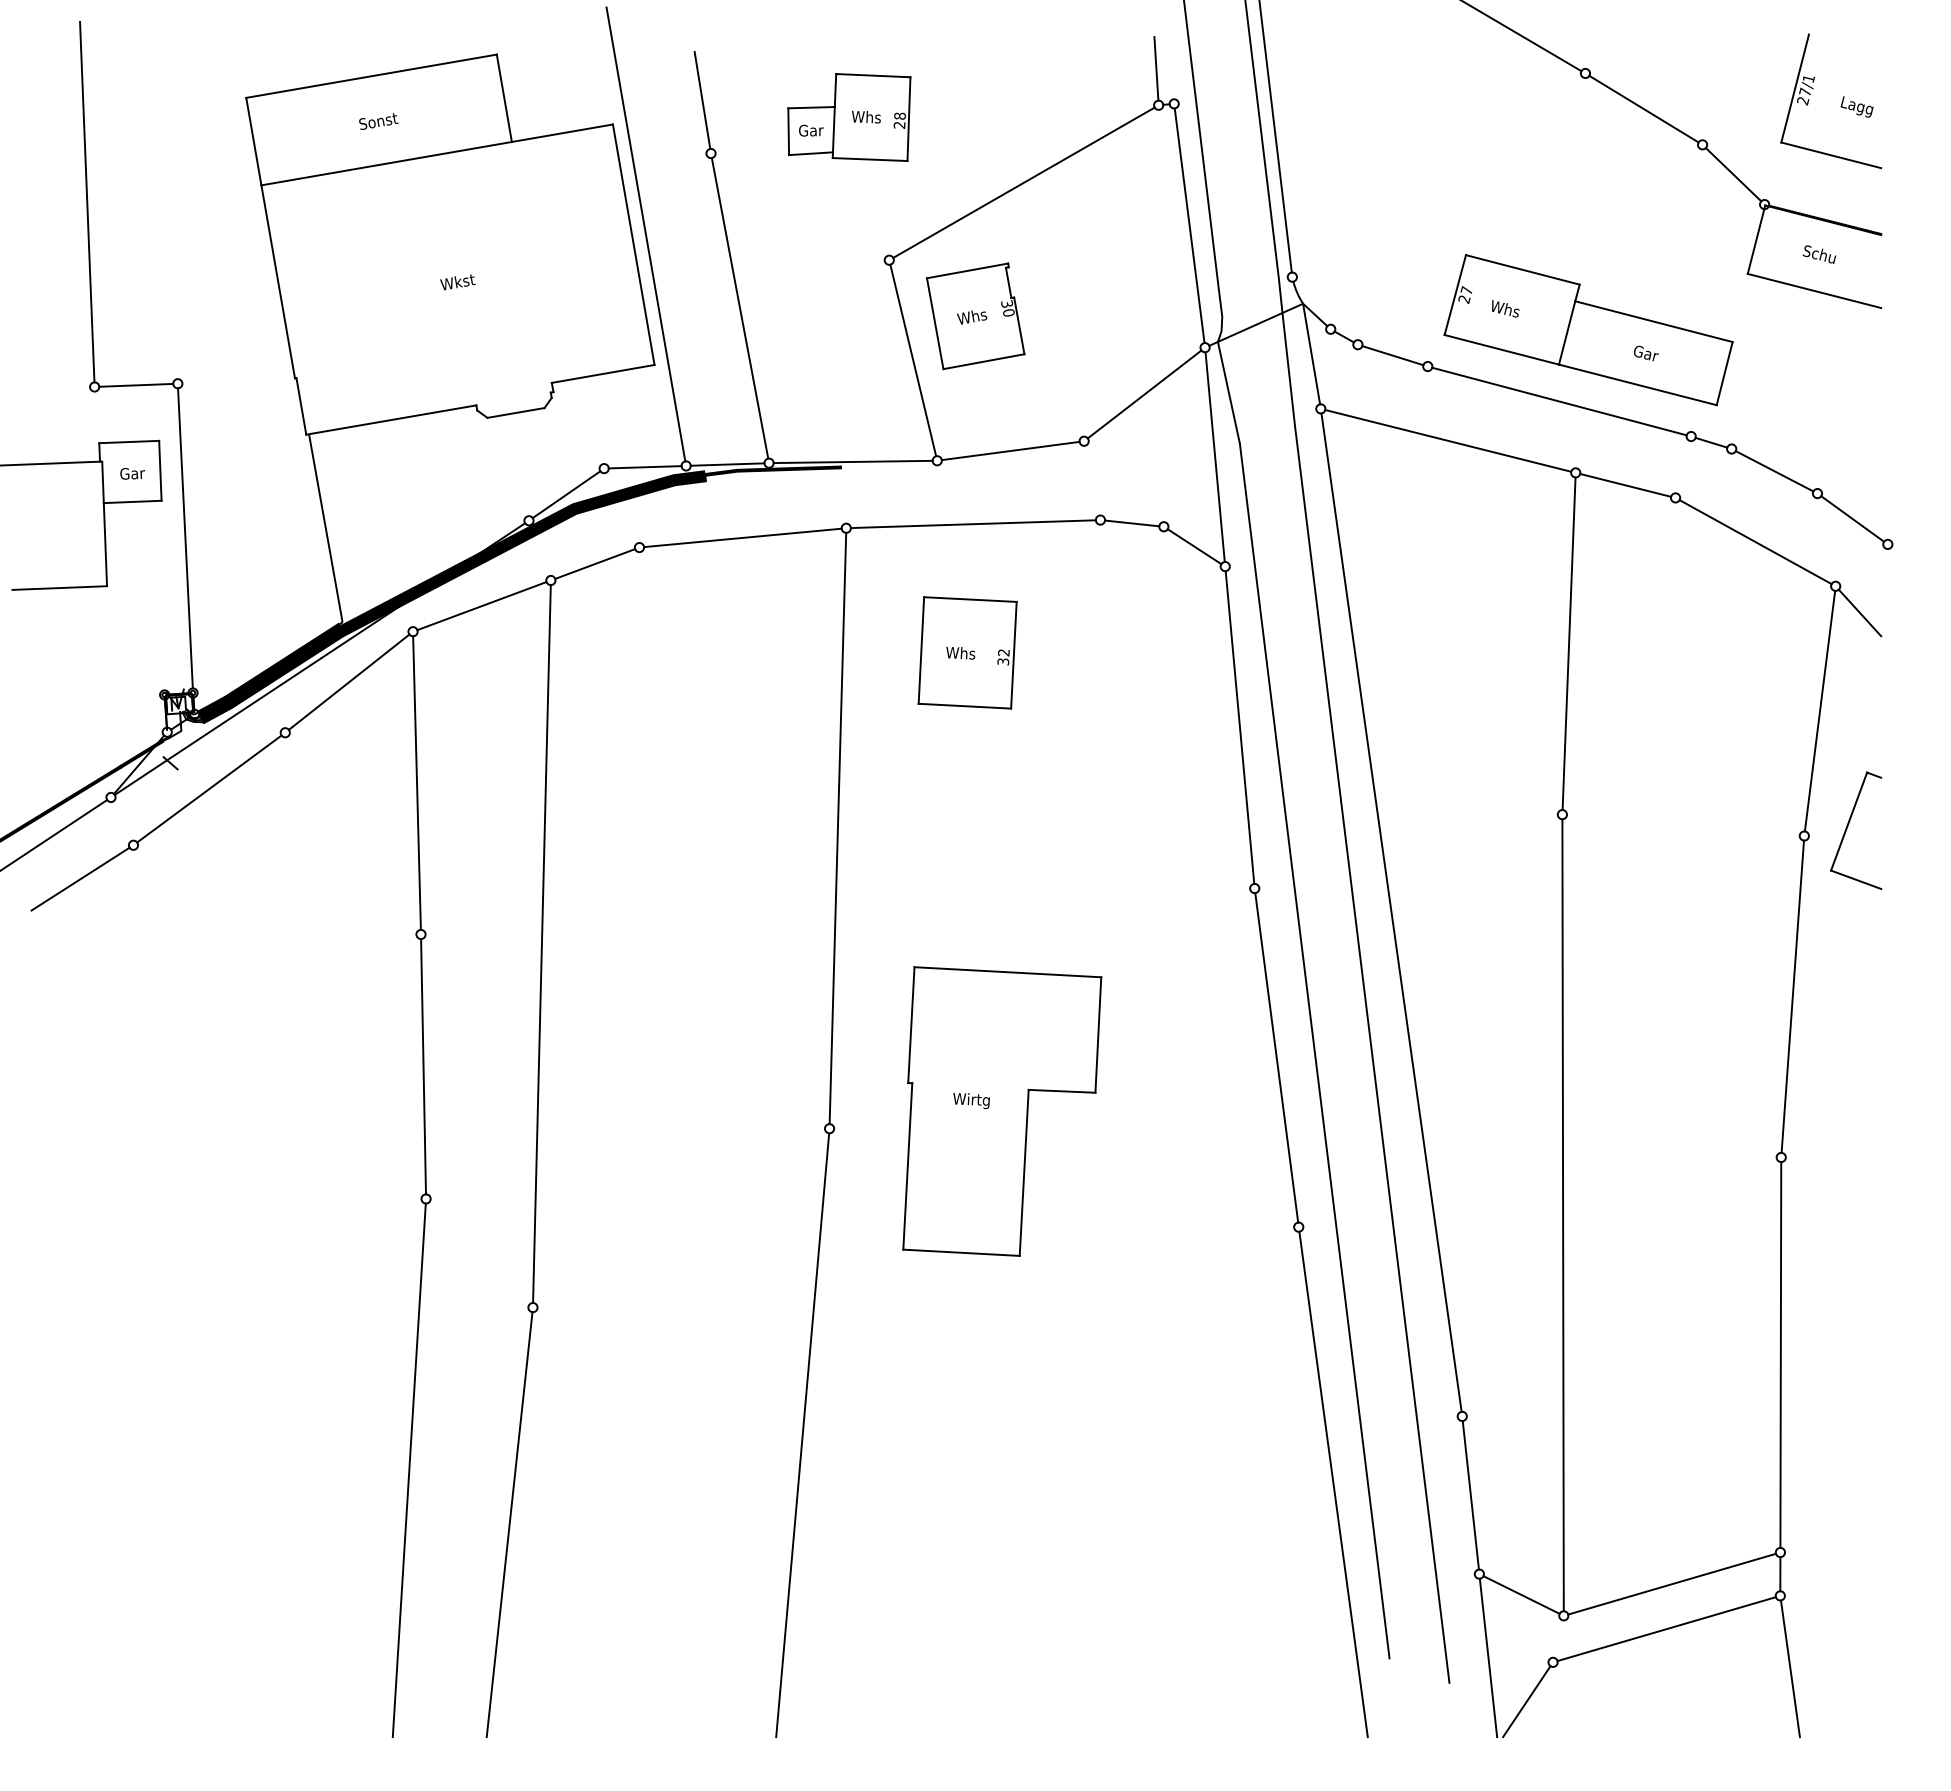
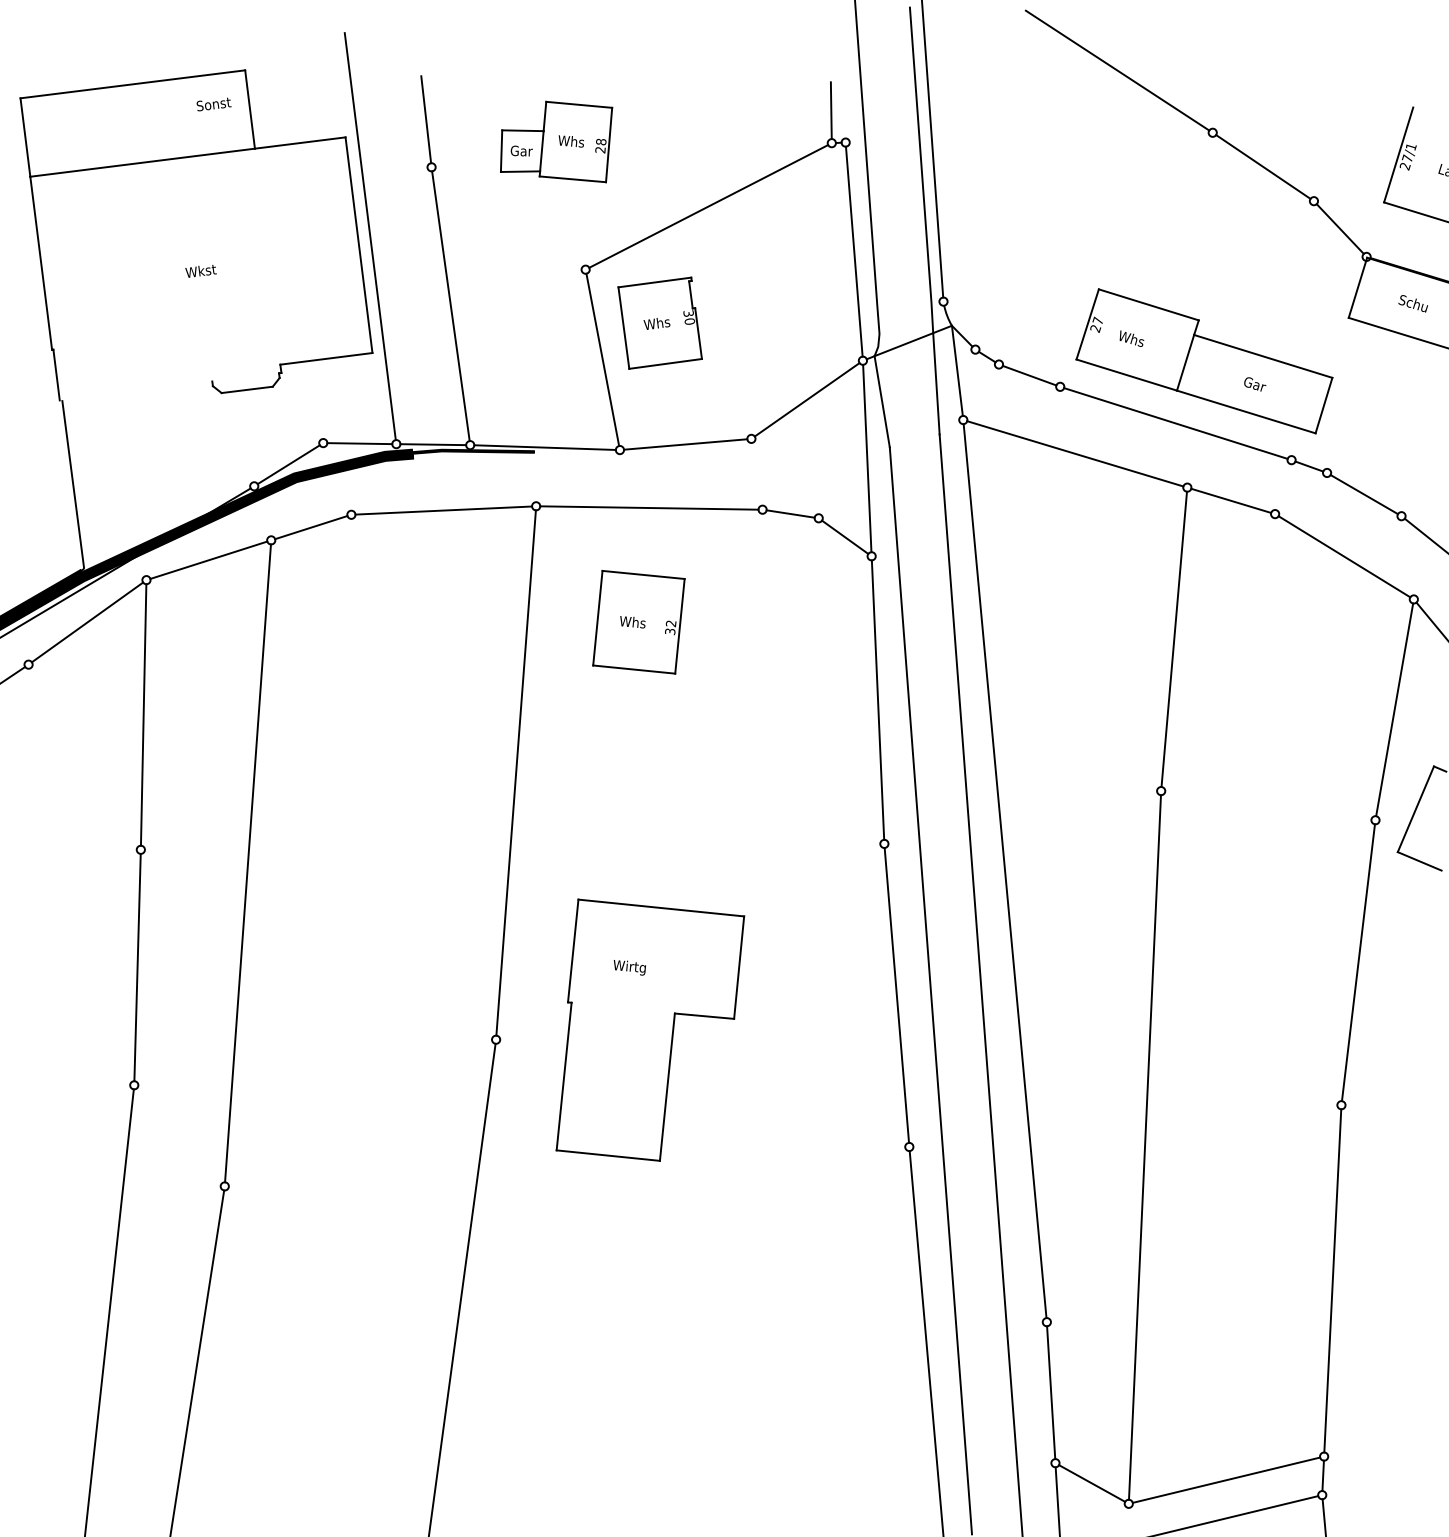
text: (378, 121) -> (213, 104), moved
line: (391, 419) -> (136, 390), removed
text: (971, 1101) -> (629, 968), moved

